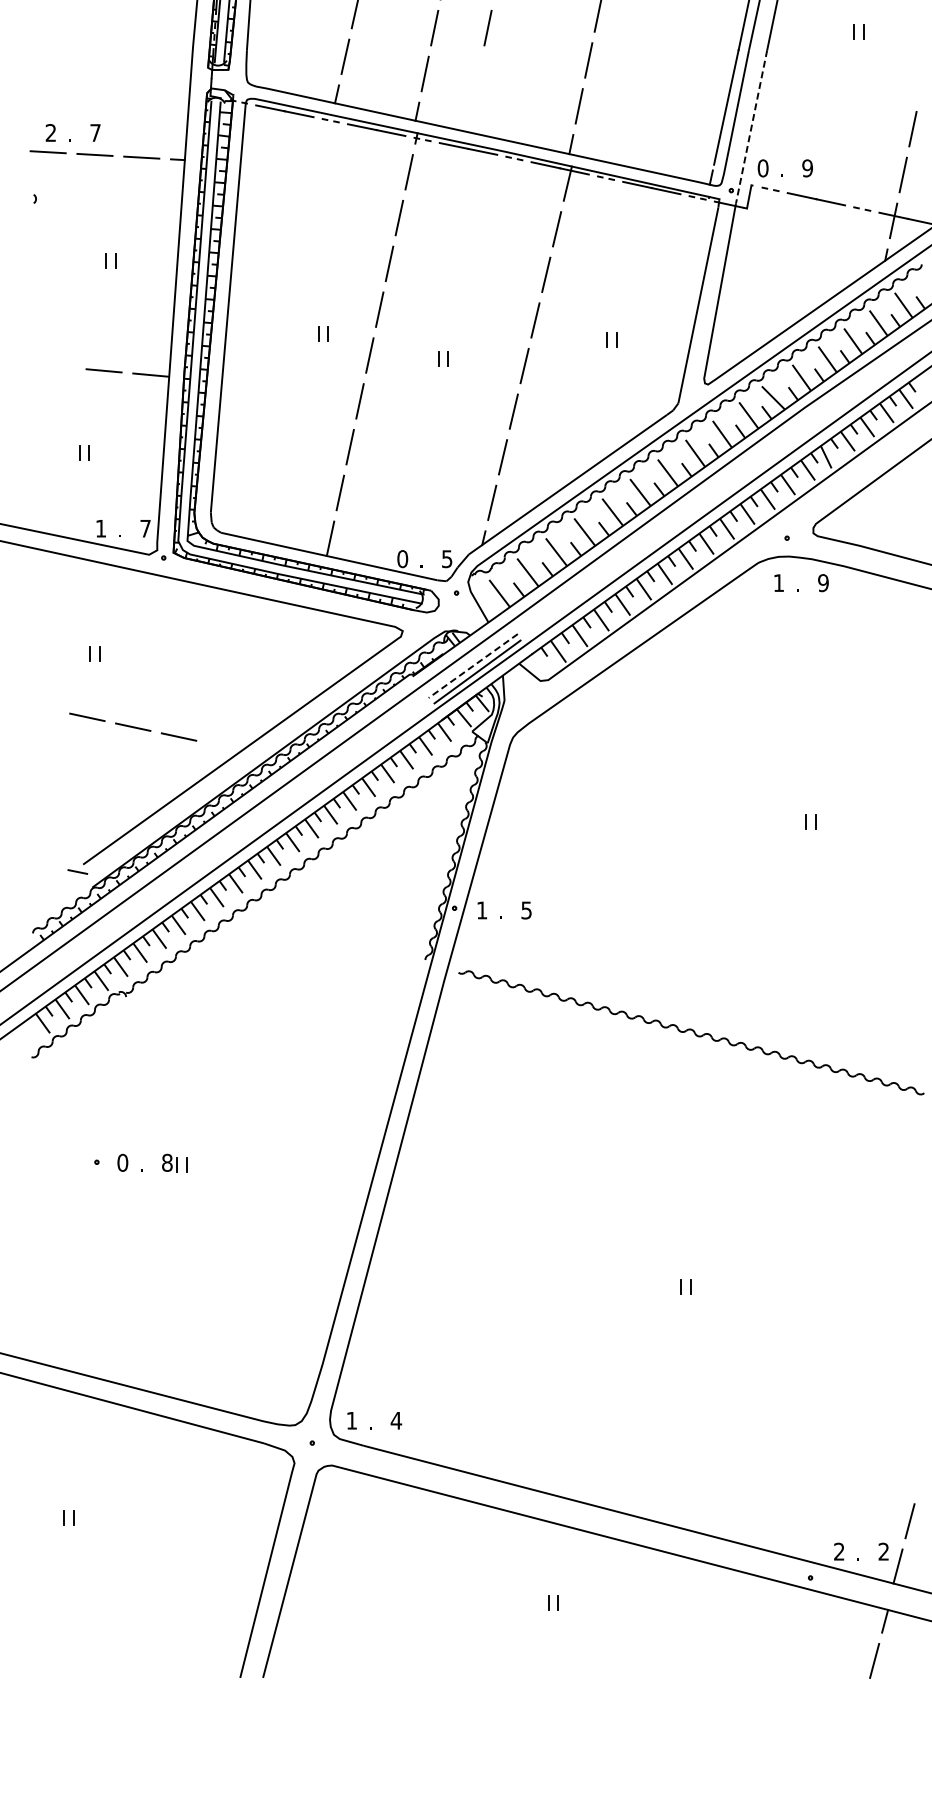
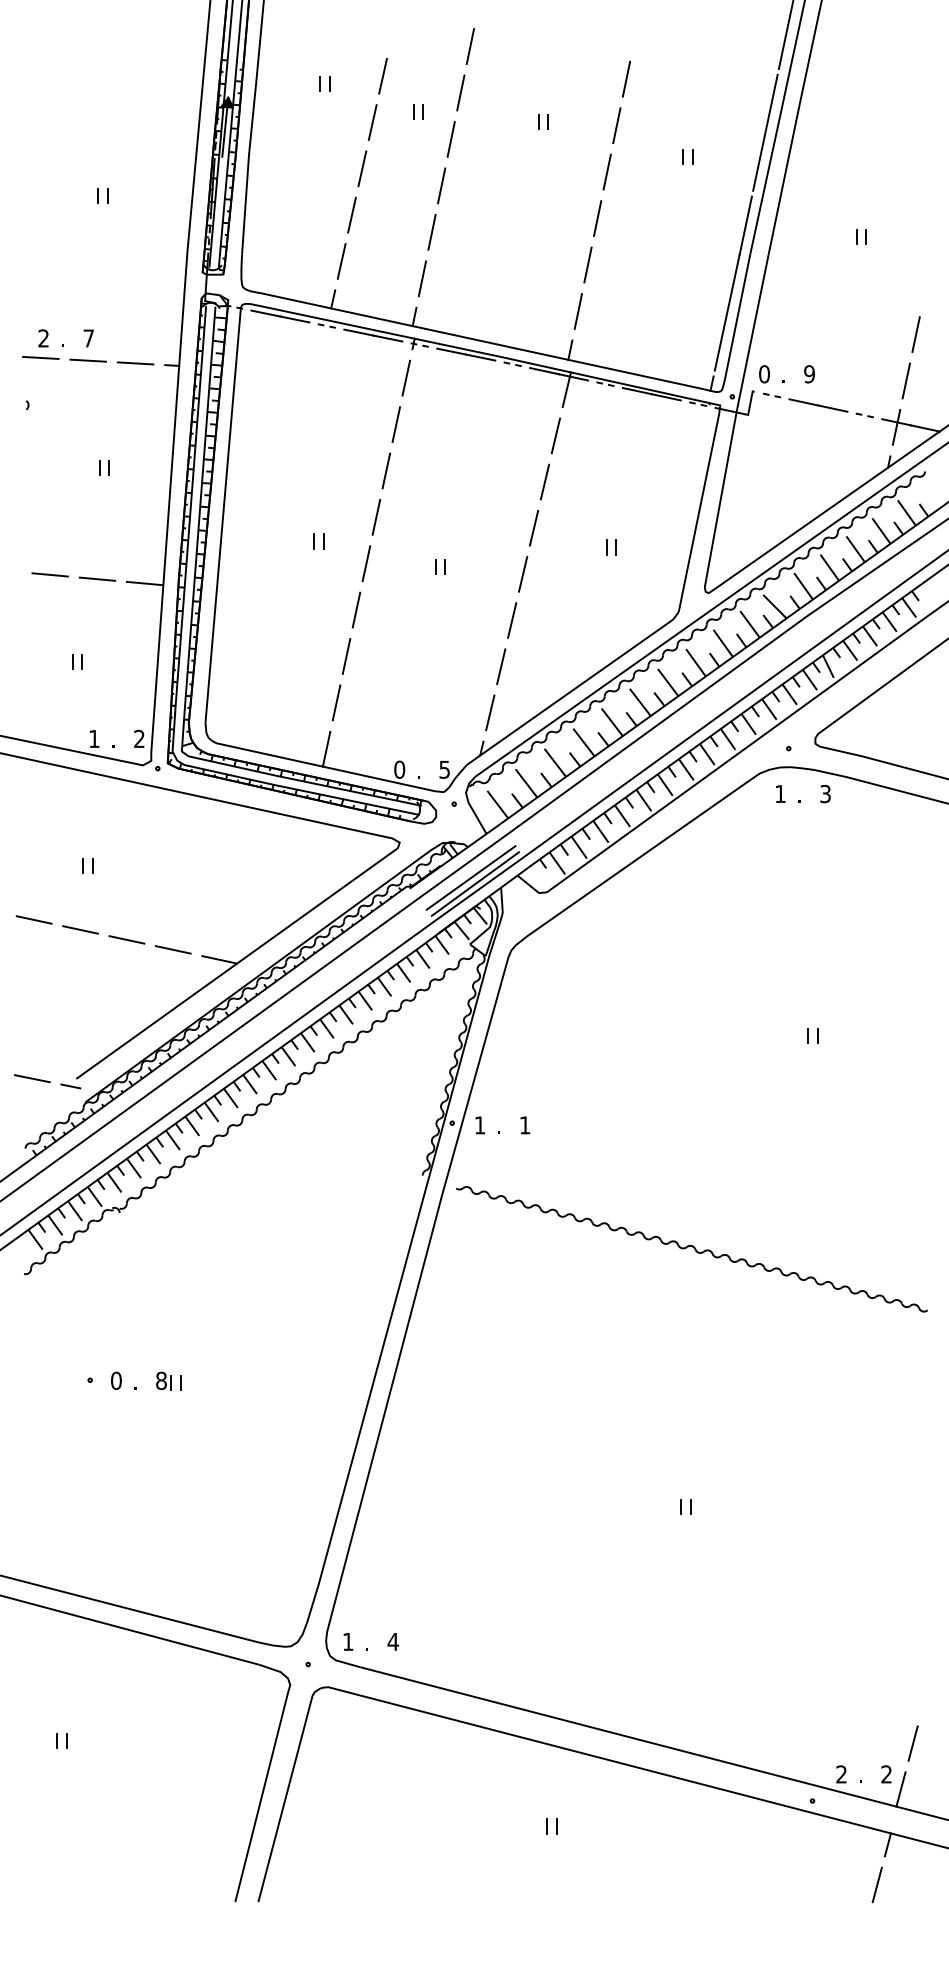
line: (487, 28) -> (485, 232), removed
line: (751, 127) -> (752, 332), dashed -> solid
line: (56, 366) -> (49, 574), added
text: (145, 528) -> (139, 738), 7 -> 2
text: (823, 582) -> (825, 793), 9 -> 3
line: (472, 666) -> (470, 878), dashed -> solid
line: (40, 707) -> (33, 919), added
line: (224, 746) -> (219, 959), added
line: (38, 864) -> (31, 1078), added
text: (527, 910) -> (525, 1125), 5 -> 1

